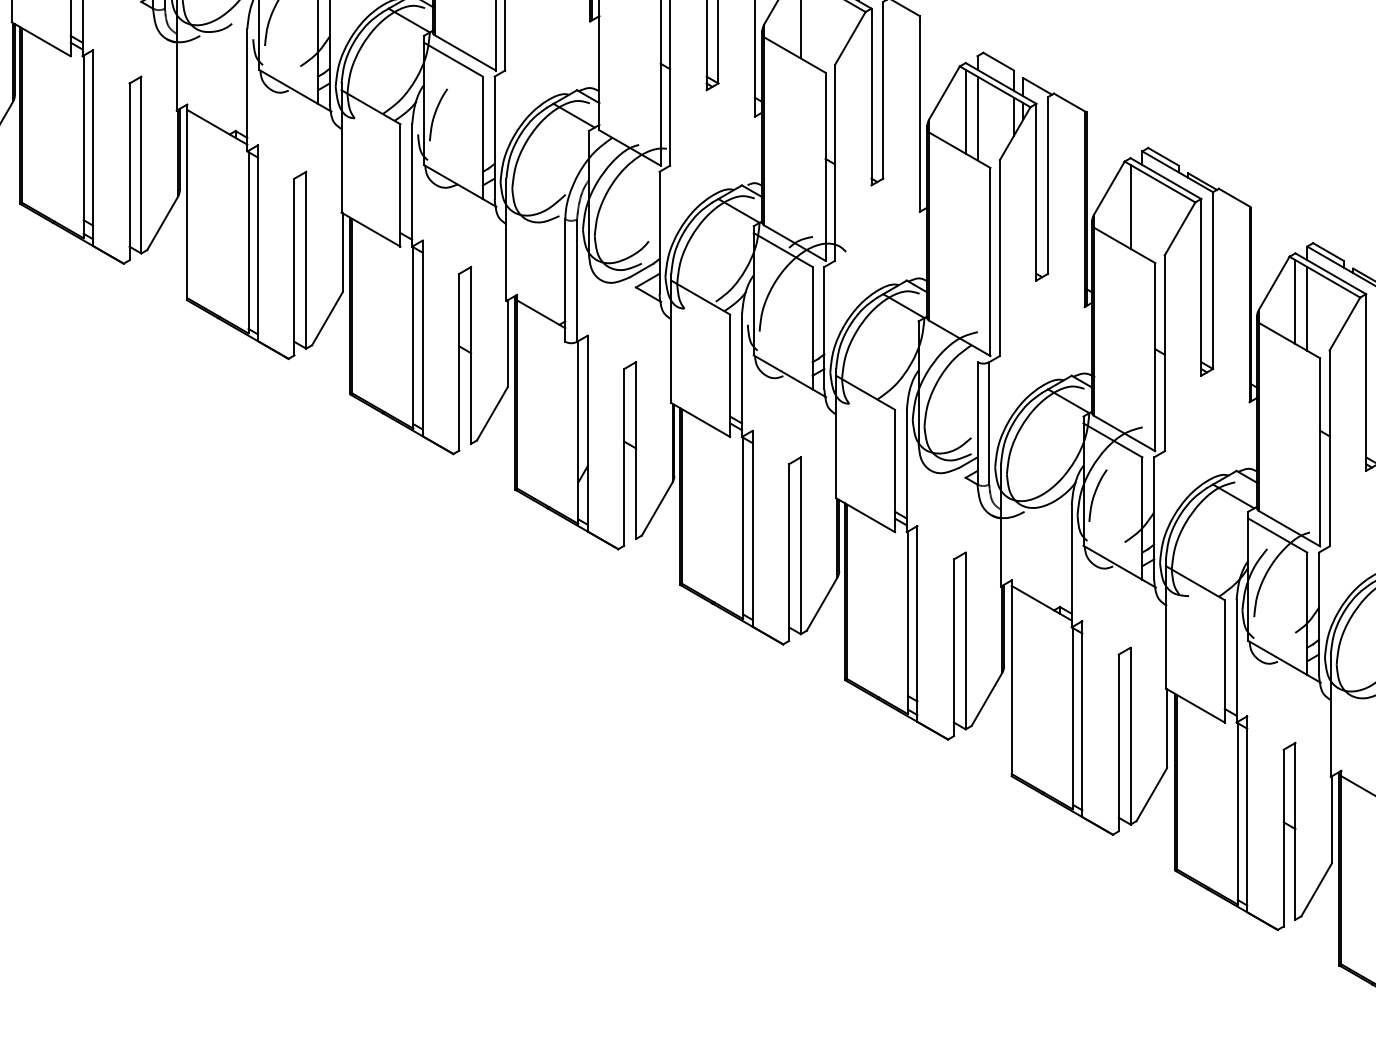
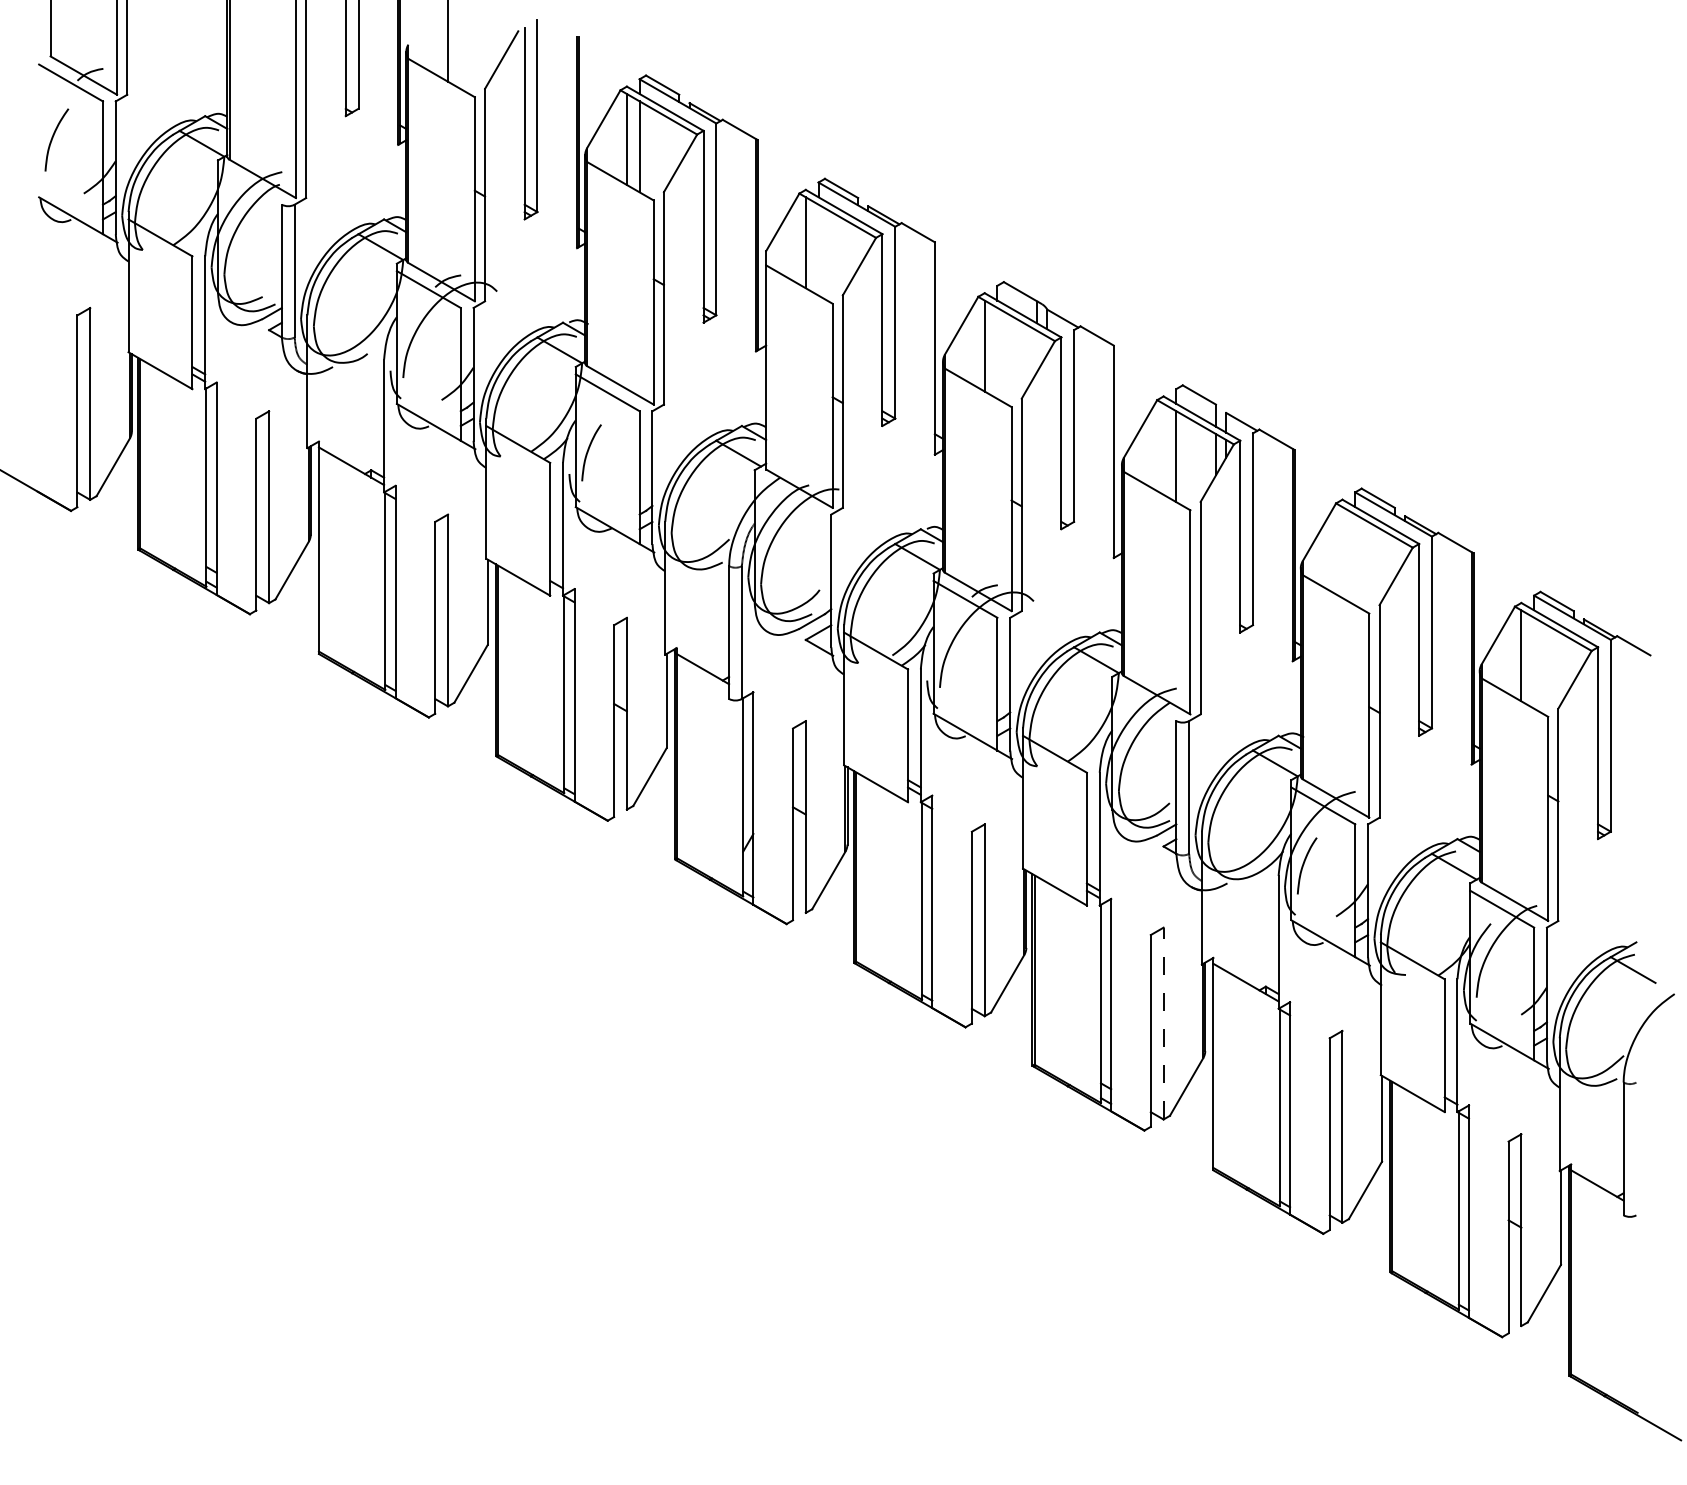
line: (965, 110) -> (1163, 448), removed
line: (1130, 206) -> (1342, 552), removed
line: (1307, 308) -> (1534, 662), removed
line: (965, 640) -> (1163, 1023), solid -> dashed

